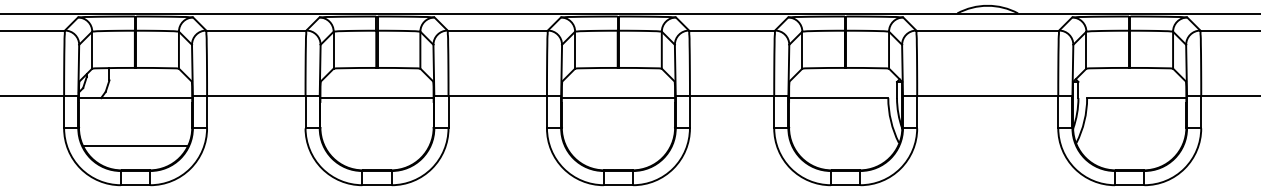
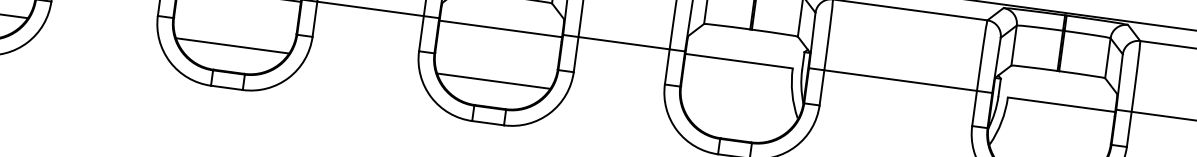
line: (376, 146) -> (232, 45), added
line: (618, 146) -> (493, 81), added

